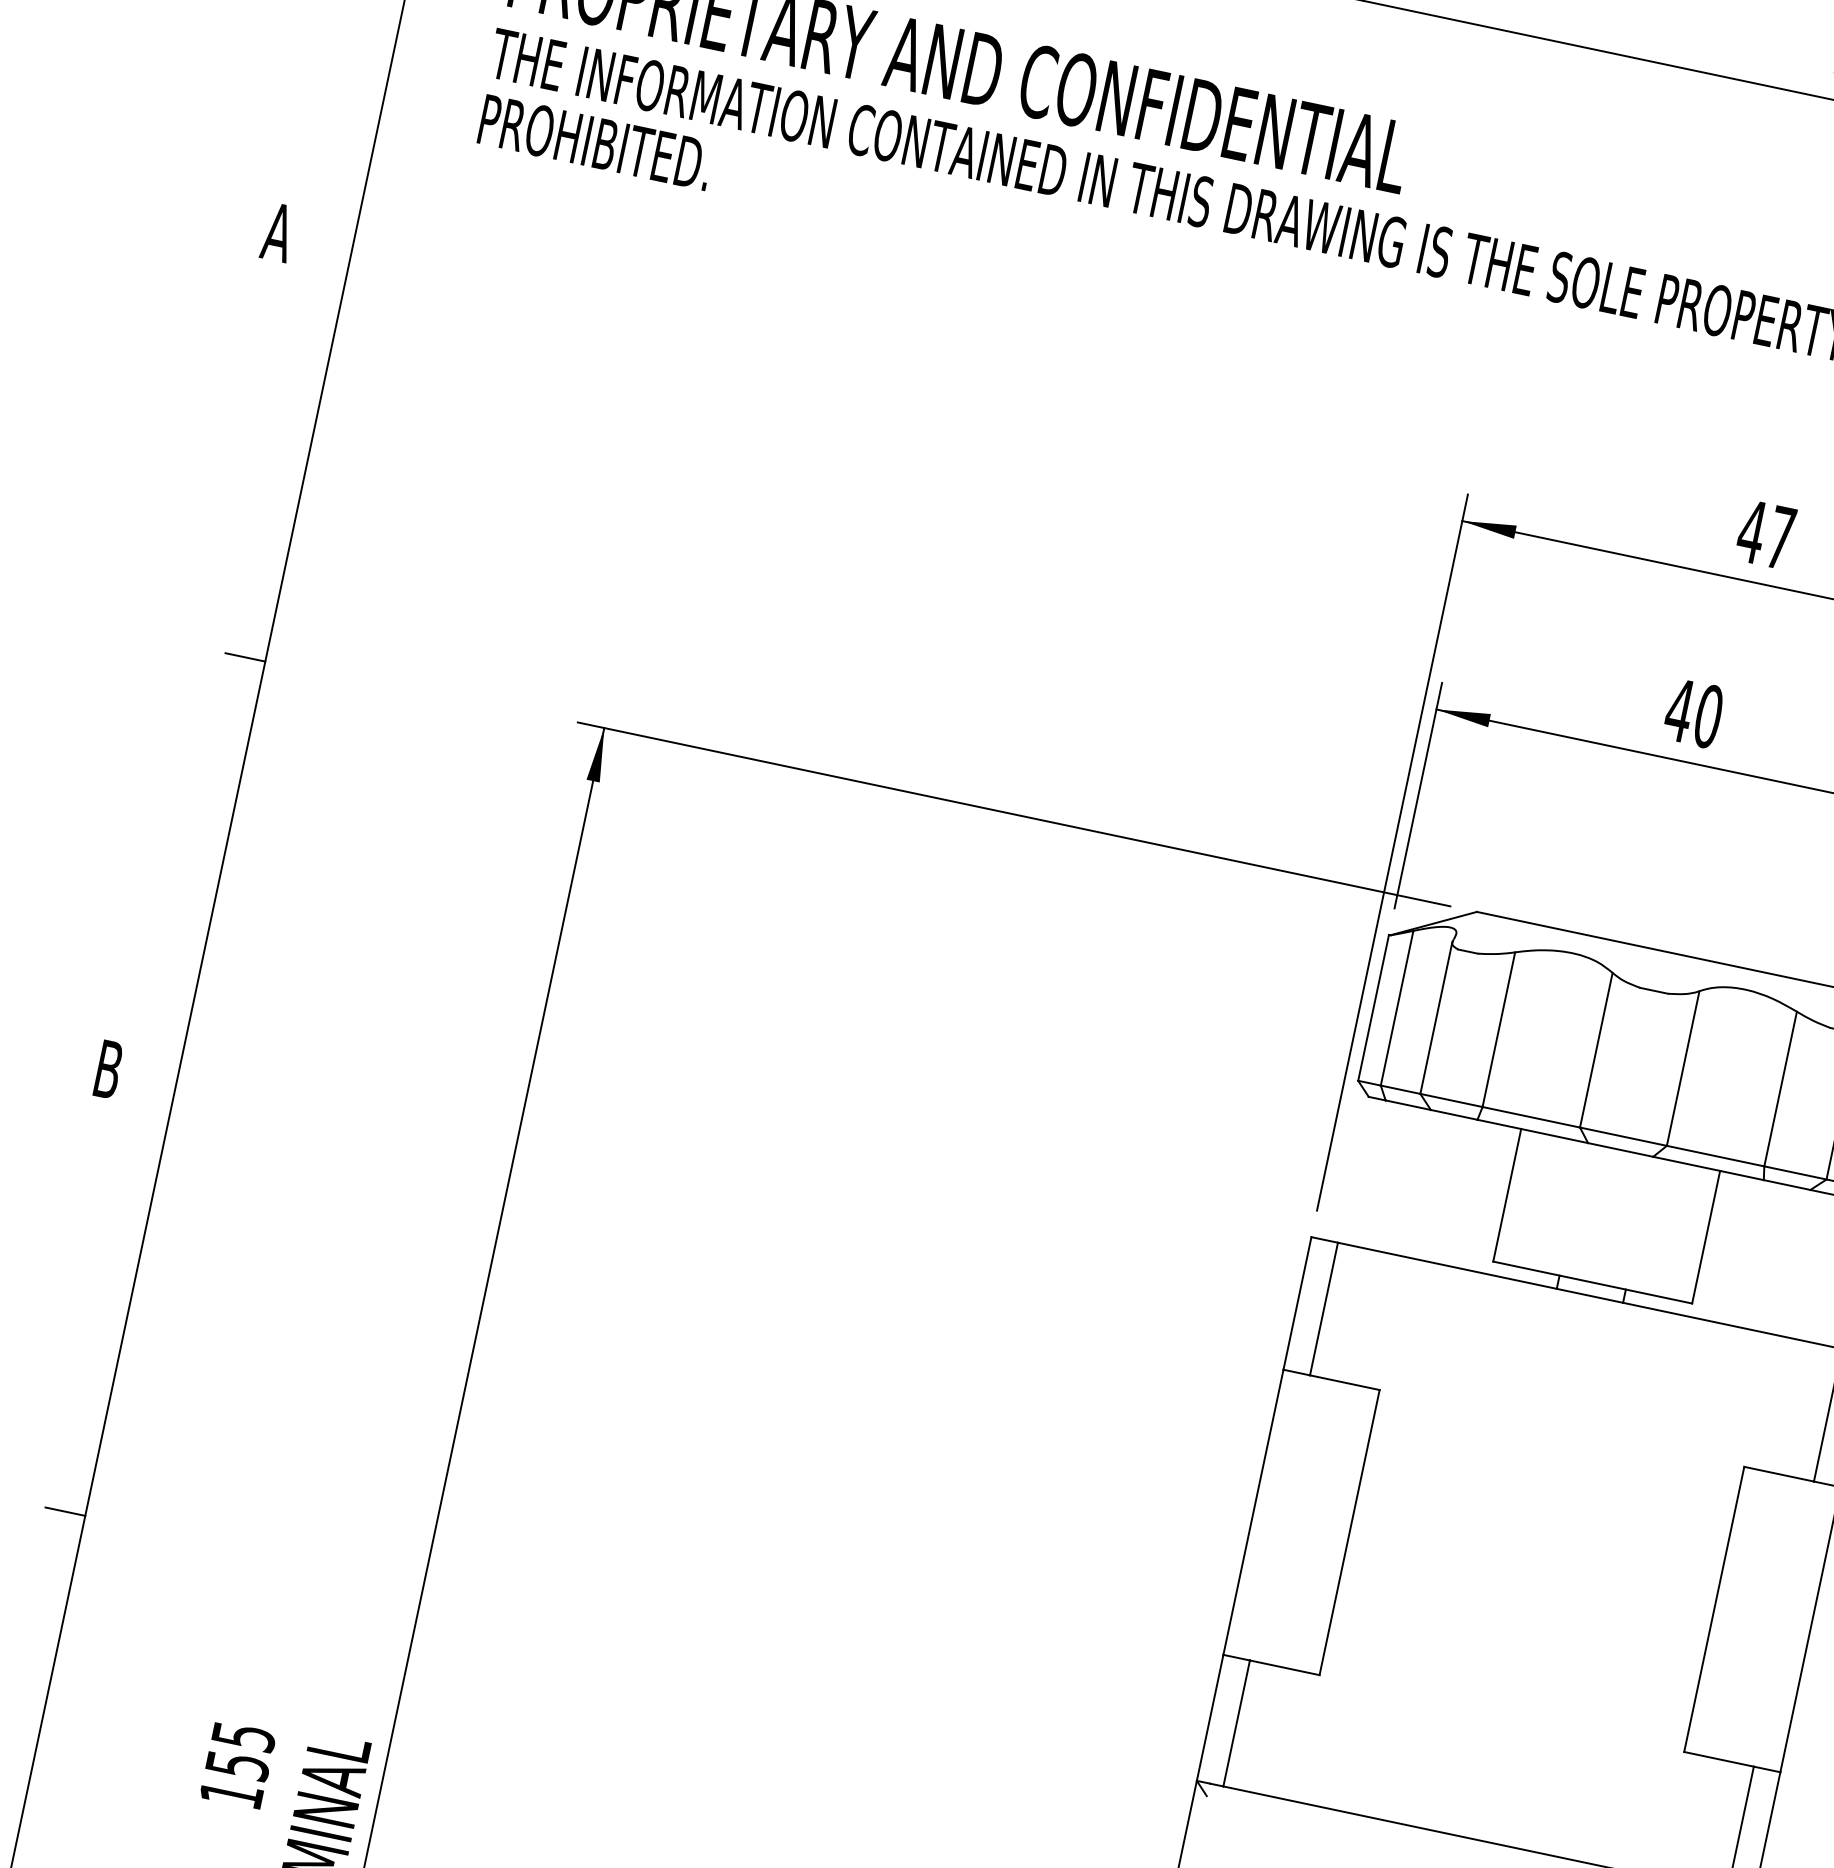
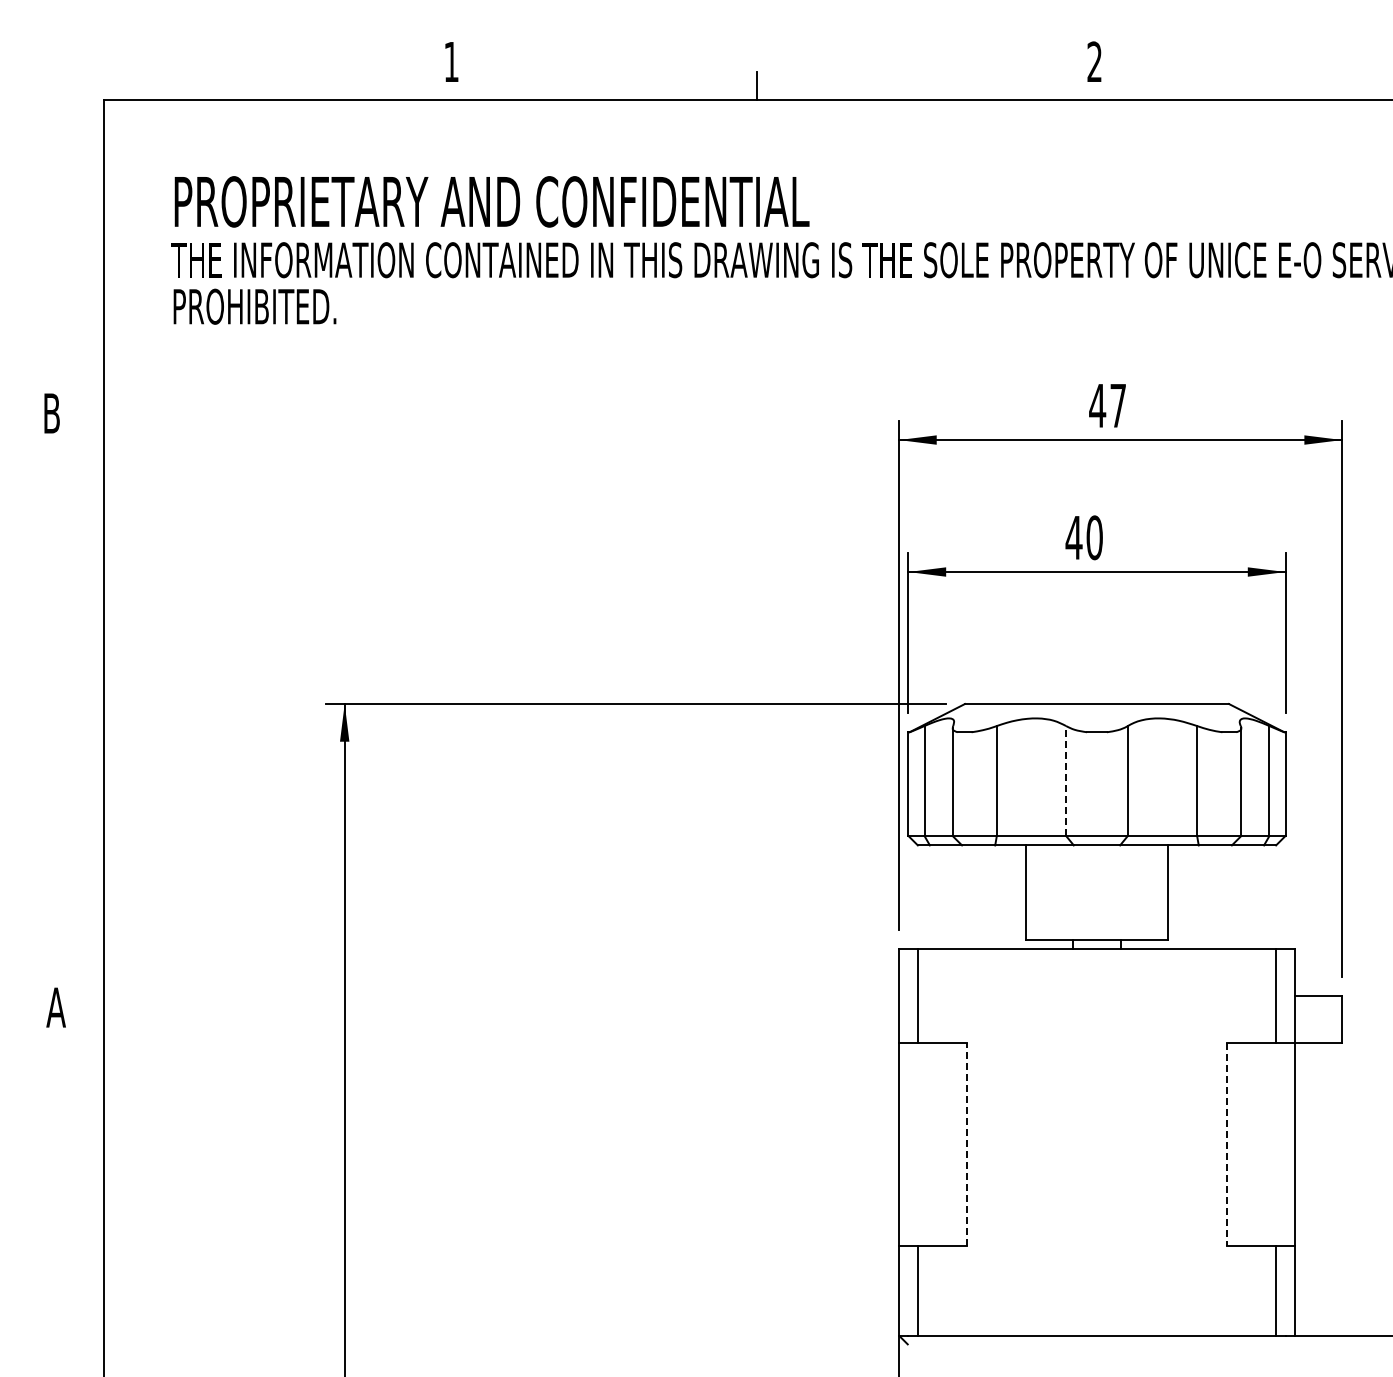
text: (278, 232) -> (51, 413), A -> B
line: (245, 657) -> (90, 707), removed
line: (1596, 1051) -> (1066, 781), solid -> dashed
text: (107, 1069) -> (55, 1007), B -> A
line: (65, 1511) -> (90, 1314), removed
line: (1349, 1532) -> (967, 1144), solid -> dashed
line: (1713, 1610) -> (1226, 1145), solid -> dashed

